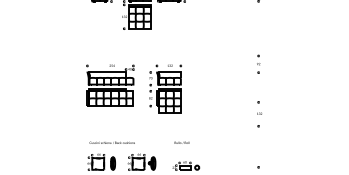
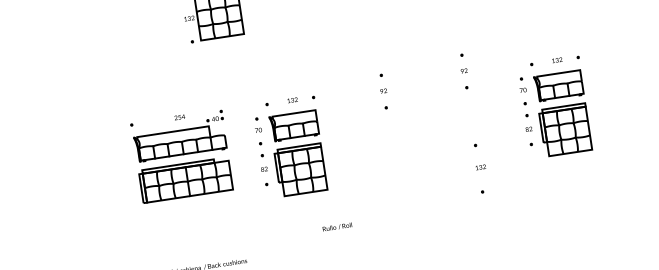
part: (216, 67) -> (383, 90), added
part: (301, 88) -> (554, 105), added
text: (181, 142) -> (336, 226), moved

